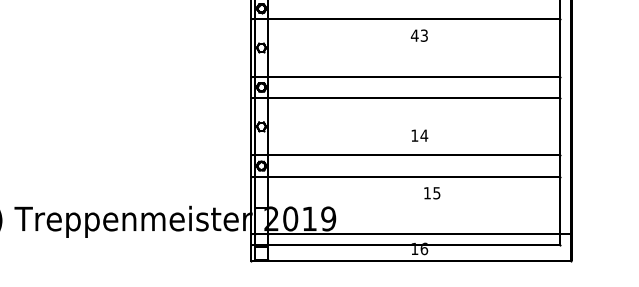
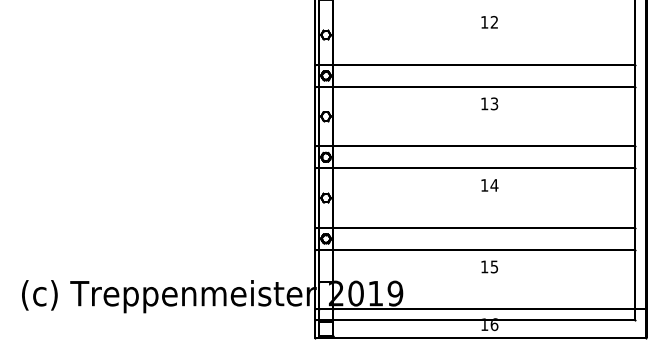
text: (414, 35) -> (484, 103), 43 -> 13
text: (419, 135) -> (489, 185), moved
text: (432, 192) -> (489, 266), moved

